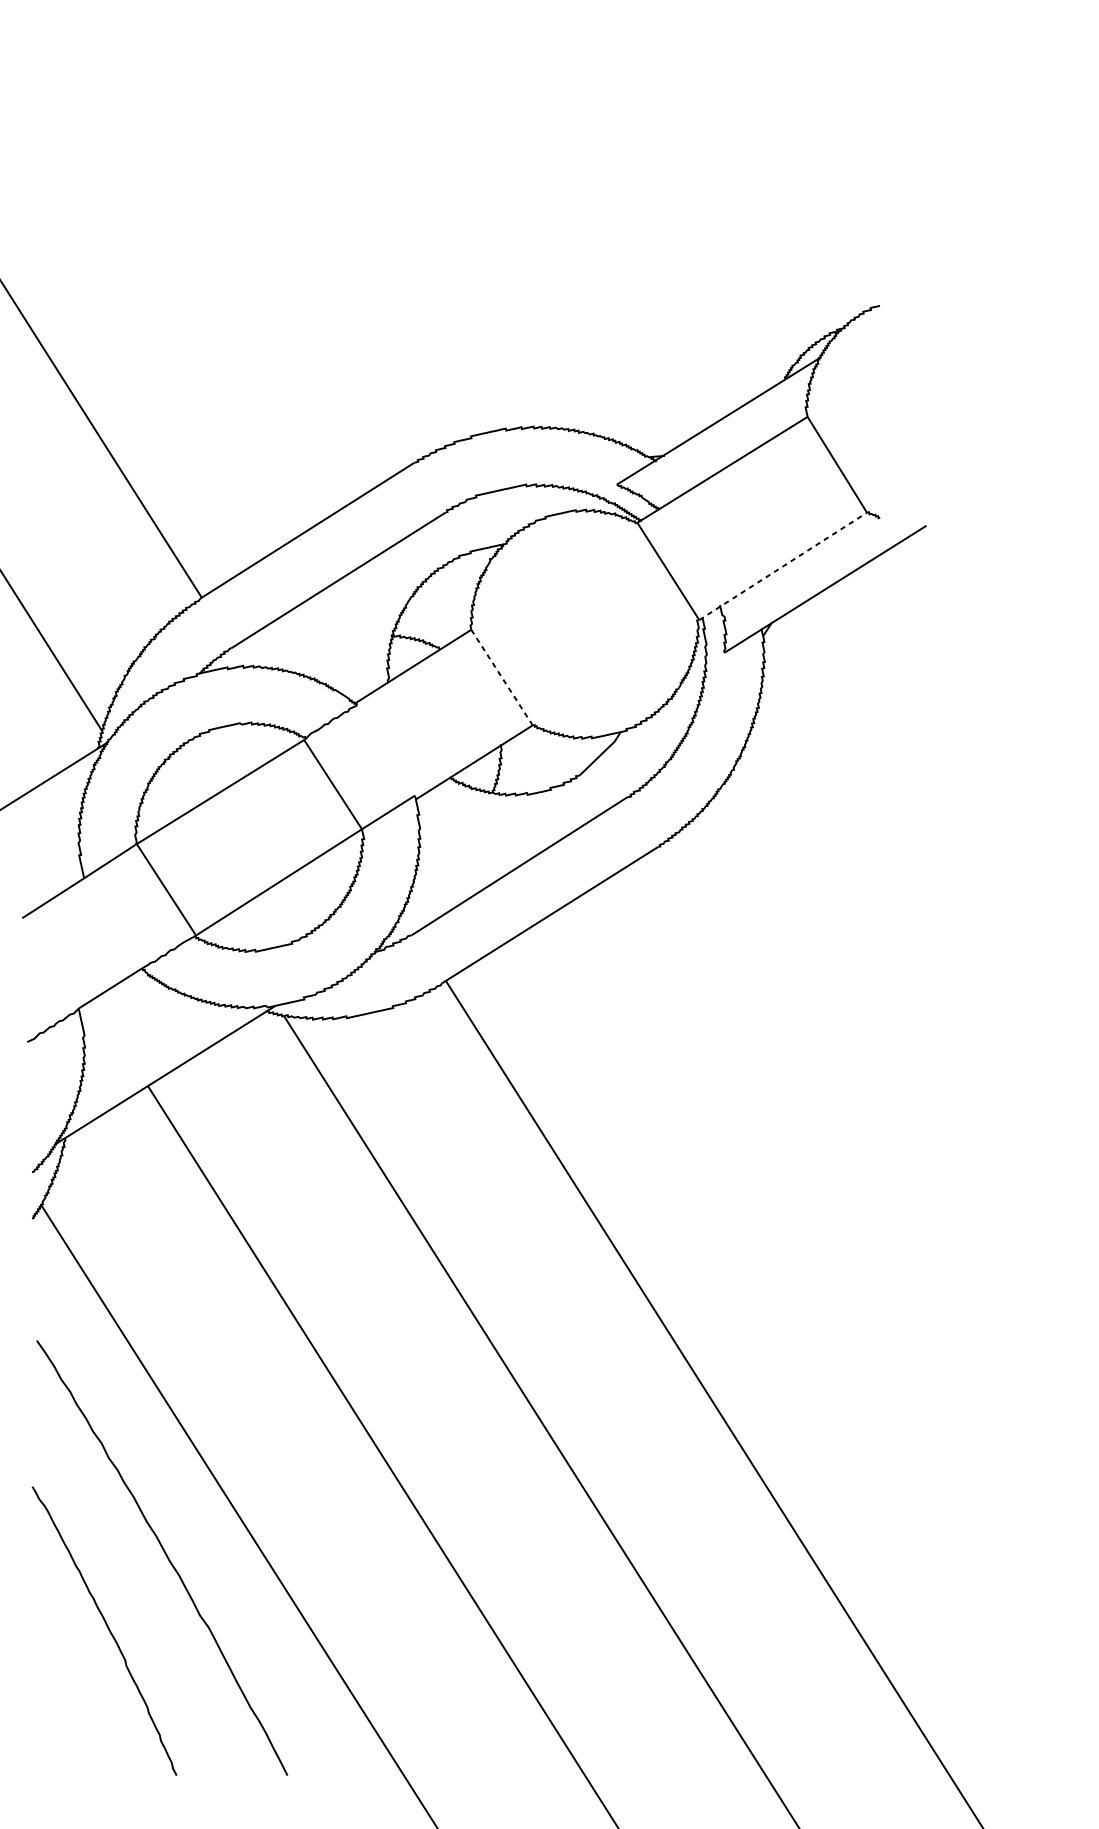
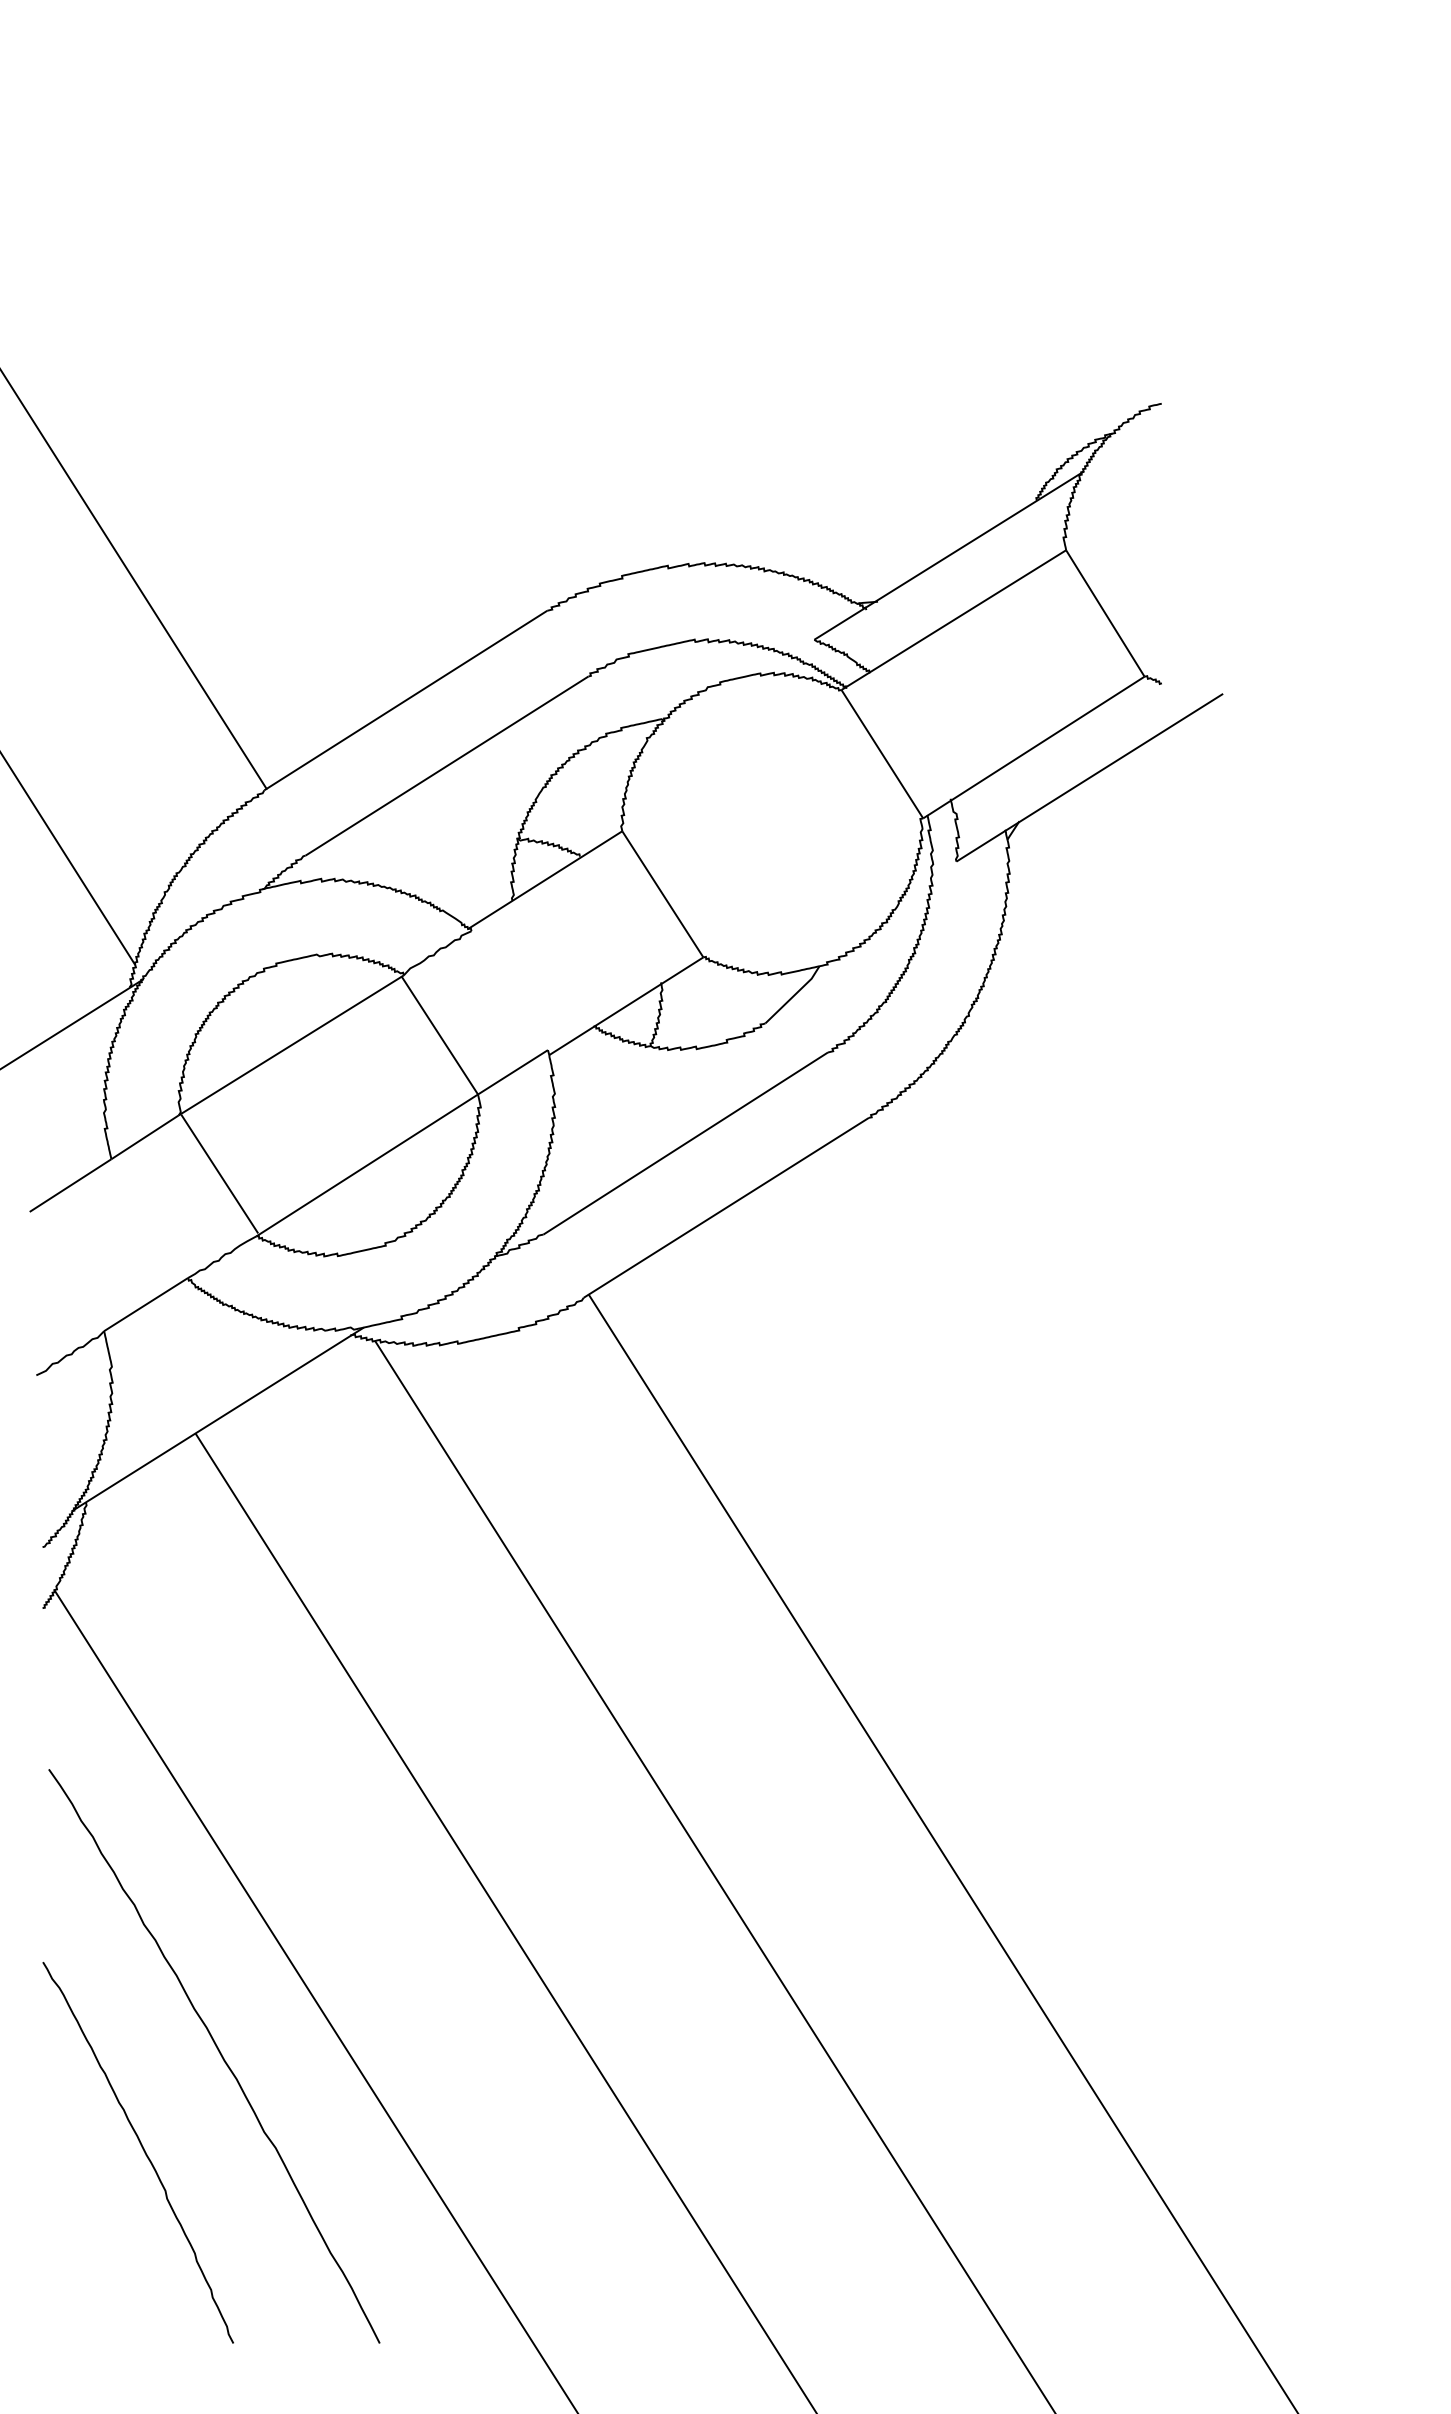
line: (783, 566) -> (1034, 747), dashed -> solid
line: (501, 677) -> (662, 894), dashed -> solid

